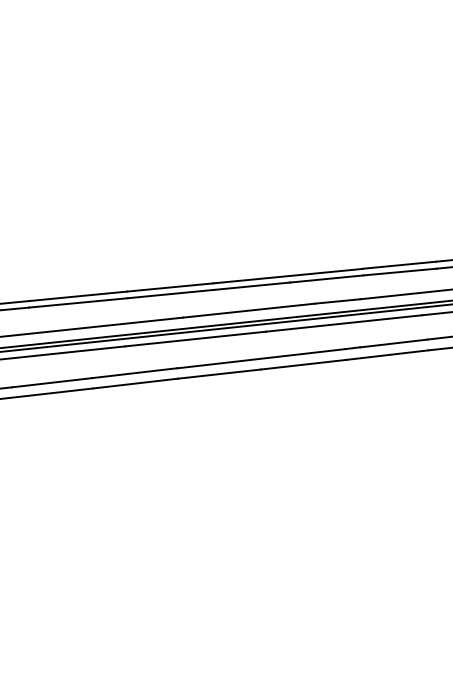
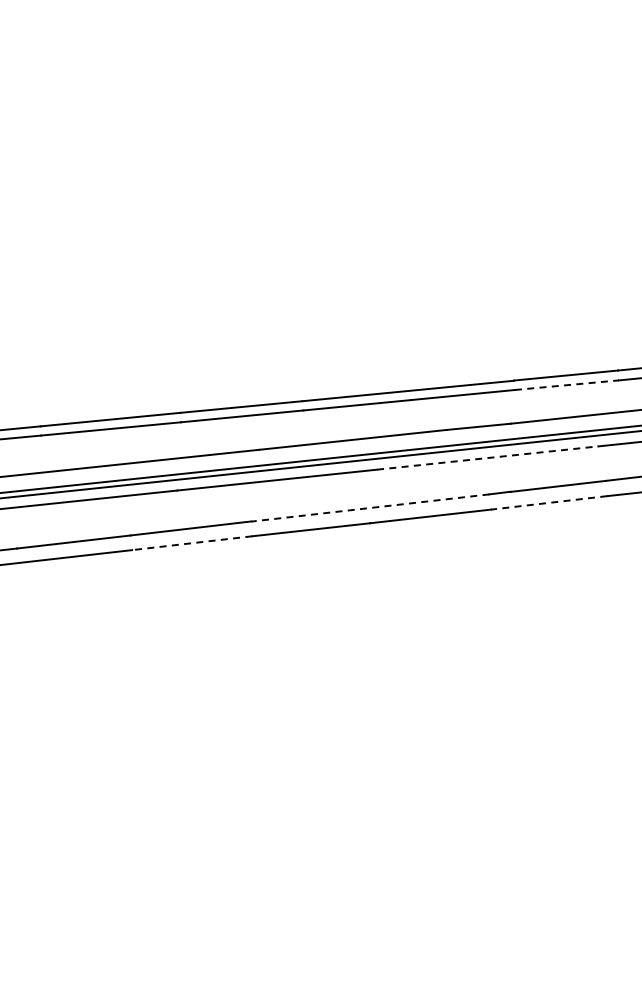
line: (400, 272) -> (567, 385), solid -> dashed
line: (344, 323) -> (488, 457), solid -> dashed
line: (387, 354) -> (548, 502), solid -> dashed
line: (261, 359) -> (370, 508), solid -> dashed
line: (135, 383) -> (192, 543), solid -> dashed

